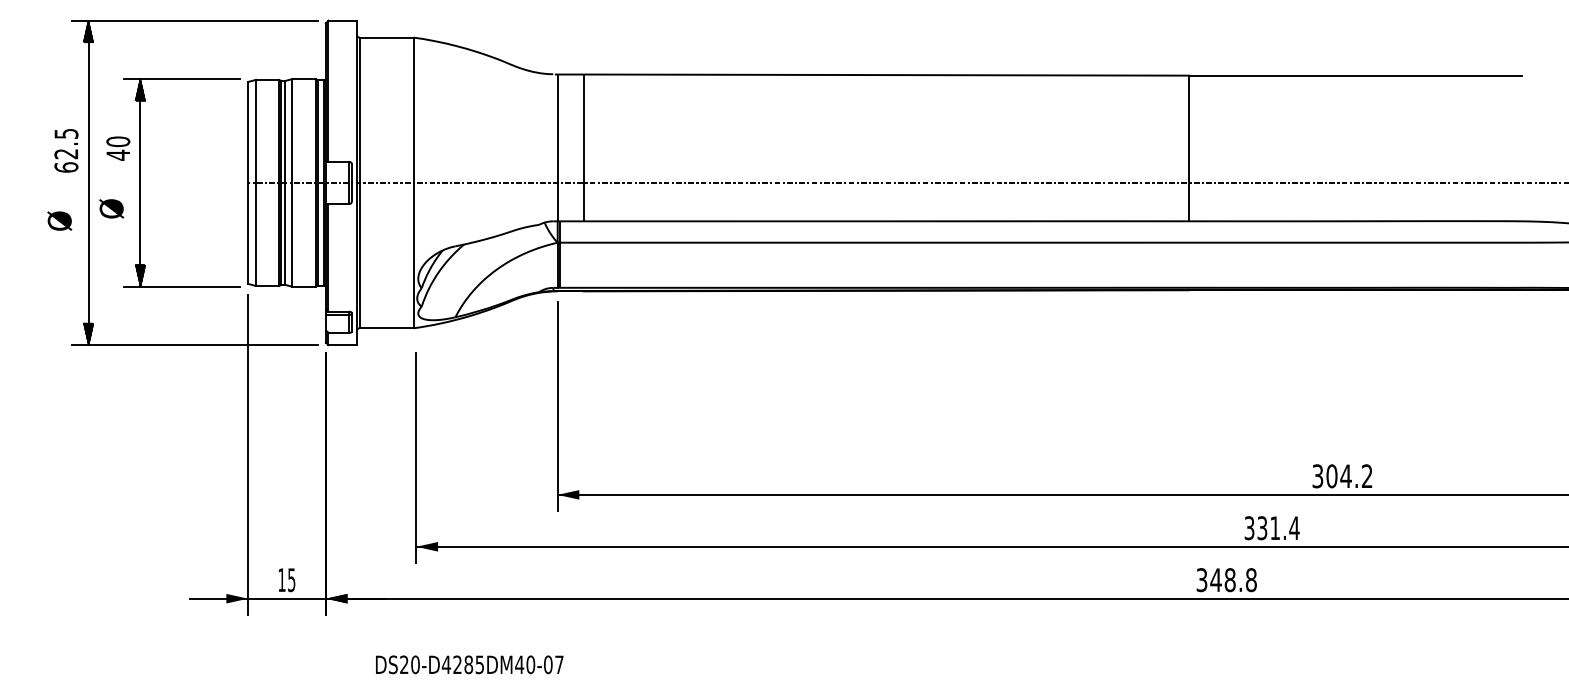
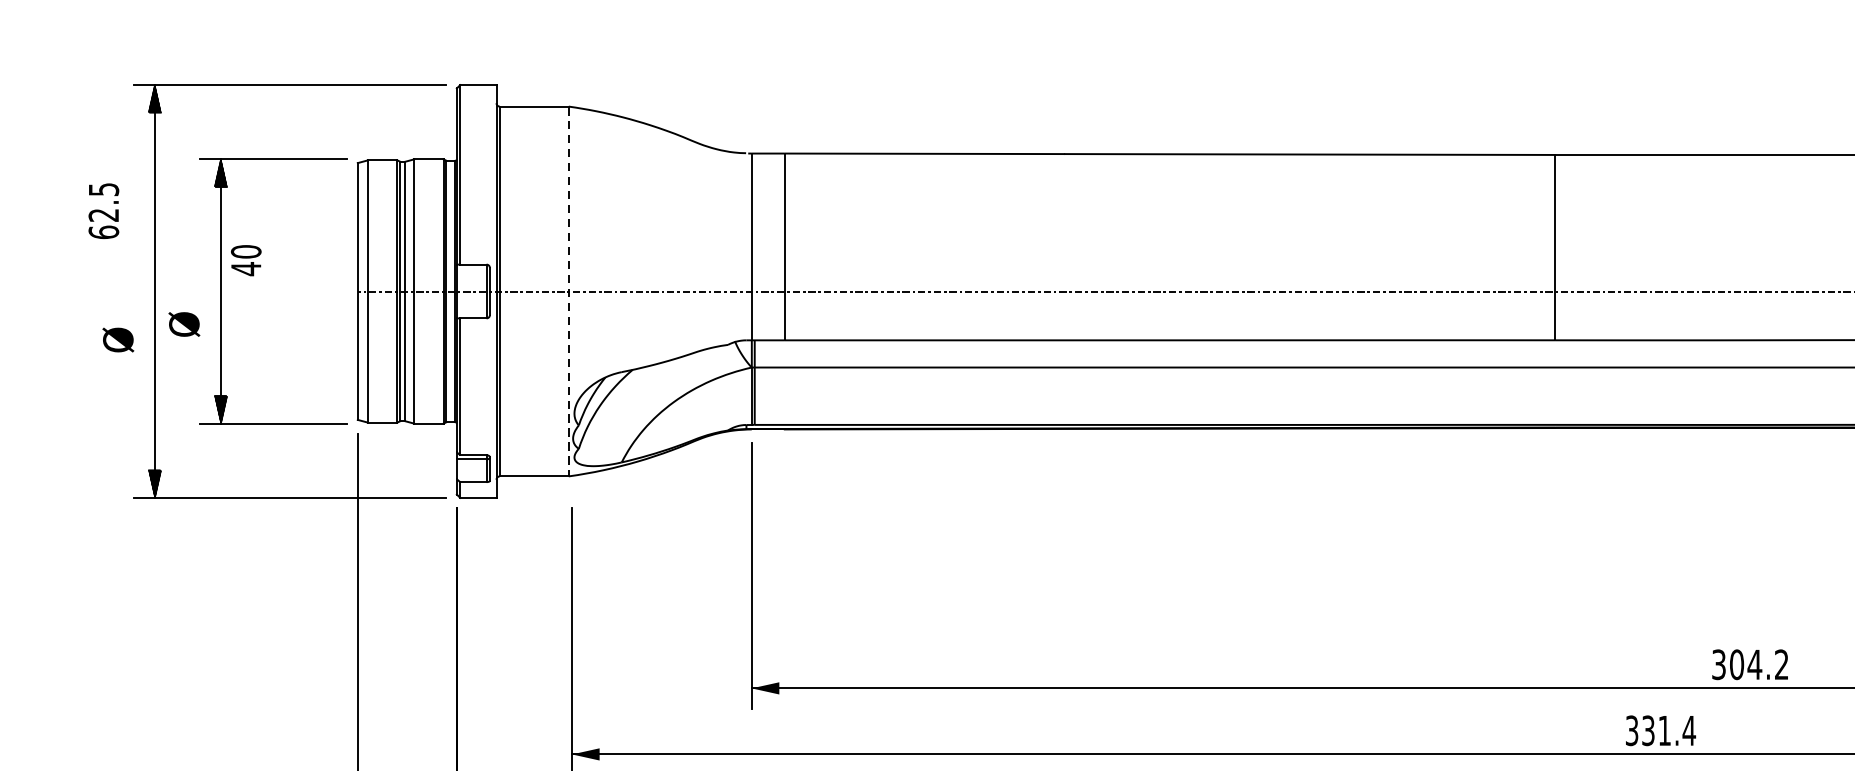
text: (118, 148) -> (246, 260), moved
text: (66, 150) -> (103, 210), moved
line: (413, 183) -> (568, 292), solid -> dashed

